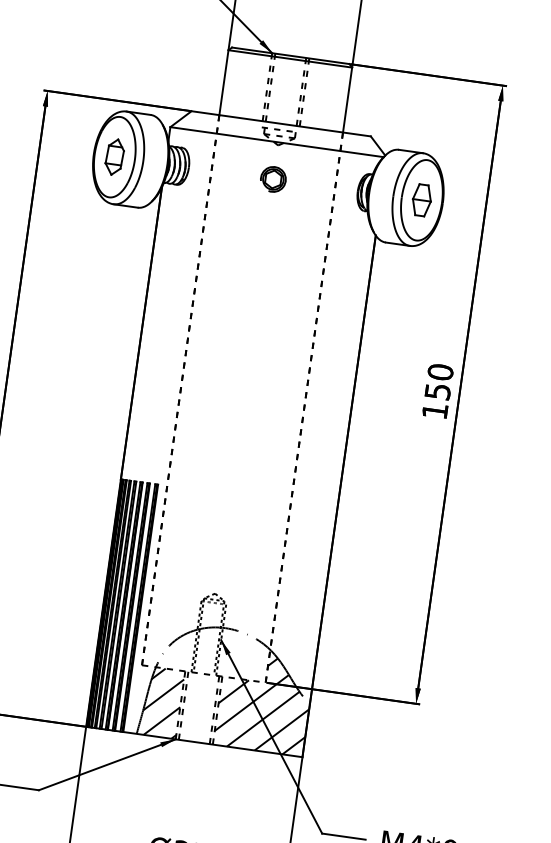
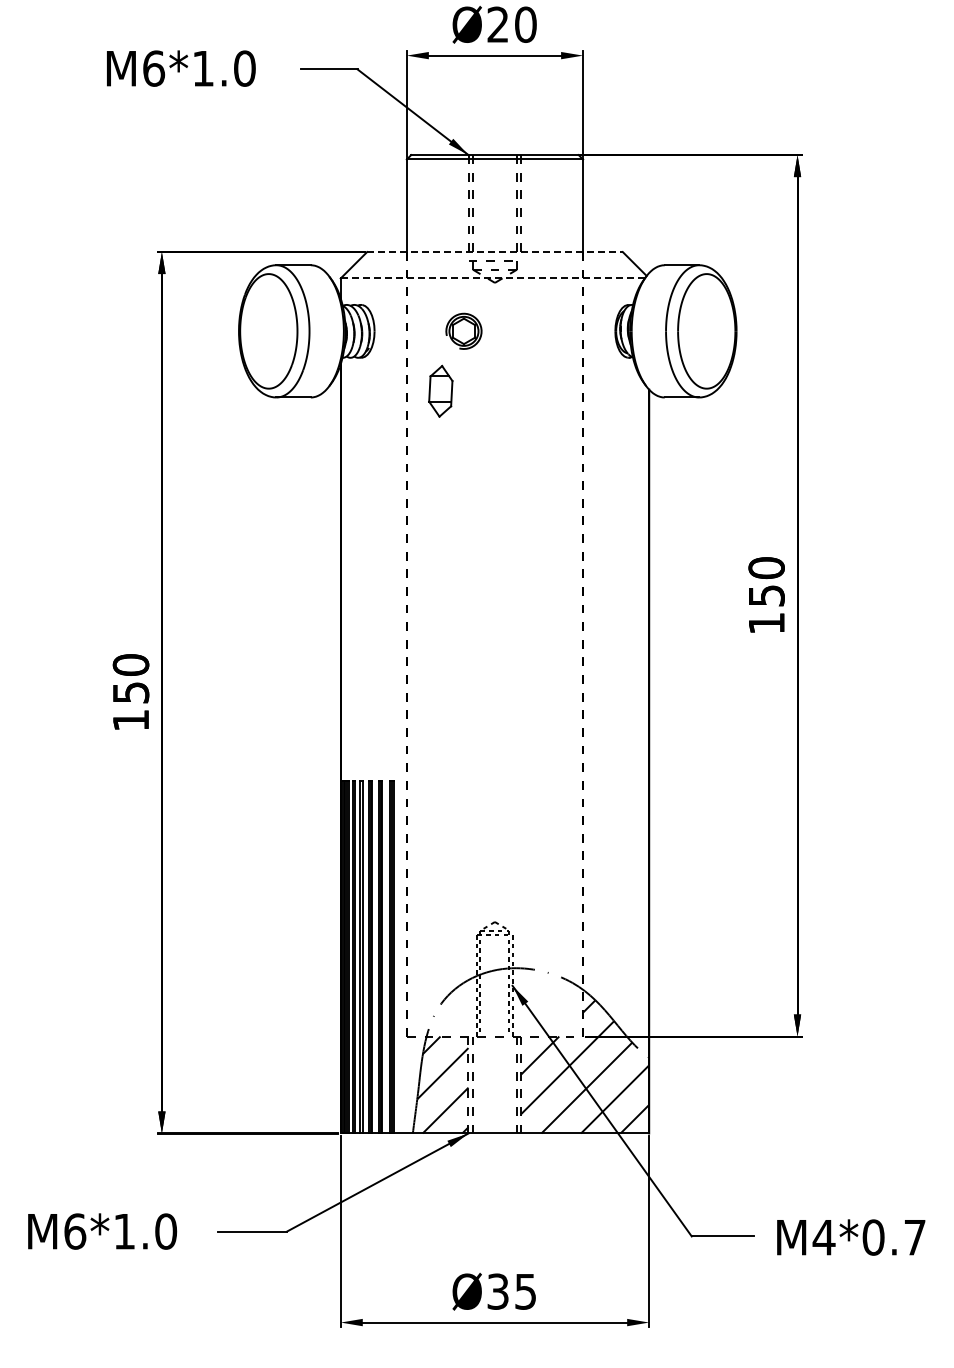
line: (280, 124) -> (494, 252), solid -> dashed
line: (277, 142) -> (493, 278), solid -> dashed
part: (114, 156) -> (440, 390), moved
part: (273, 178) -> (463, 330), moved
part: (421, 200) -> (706, 331), removed

